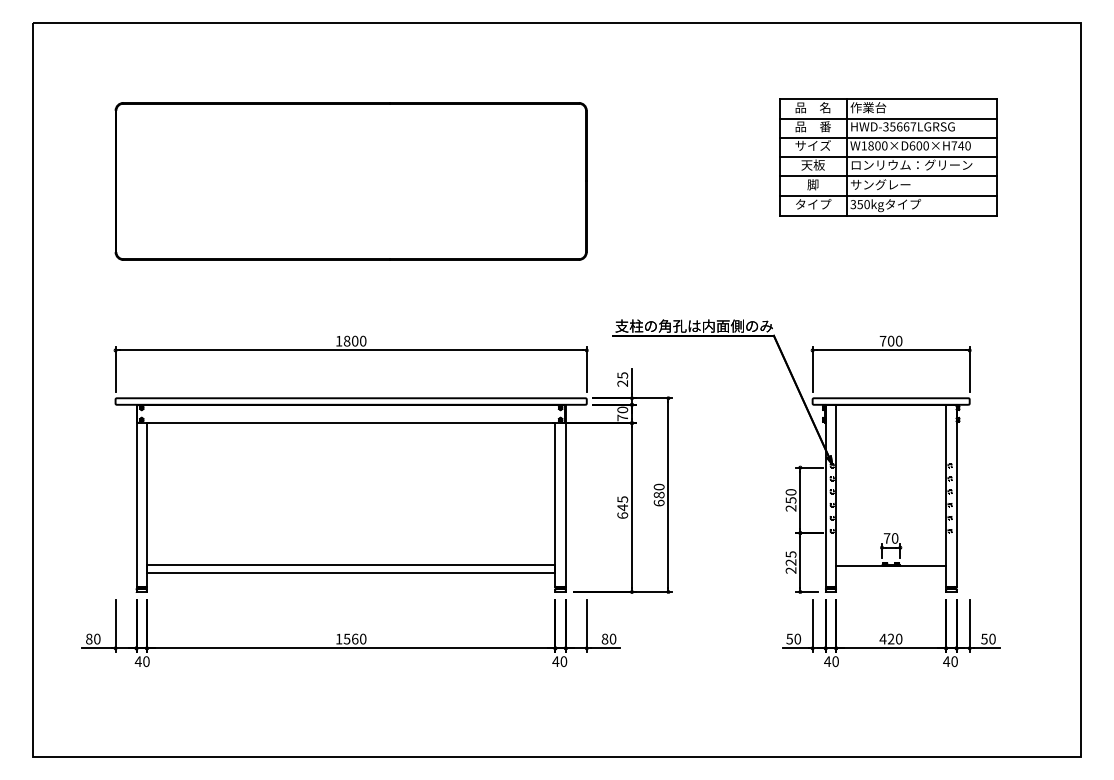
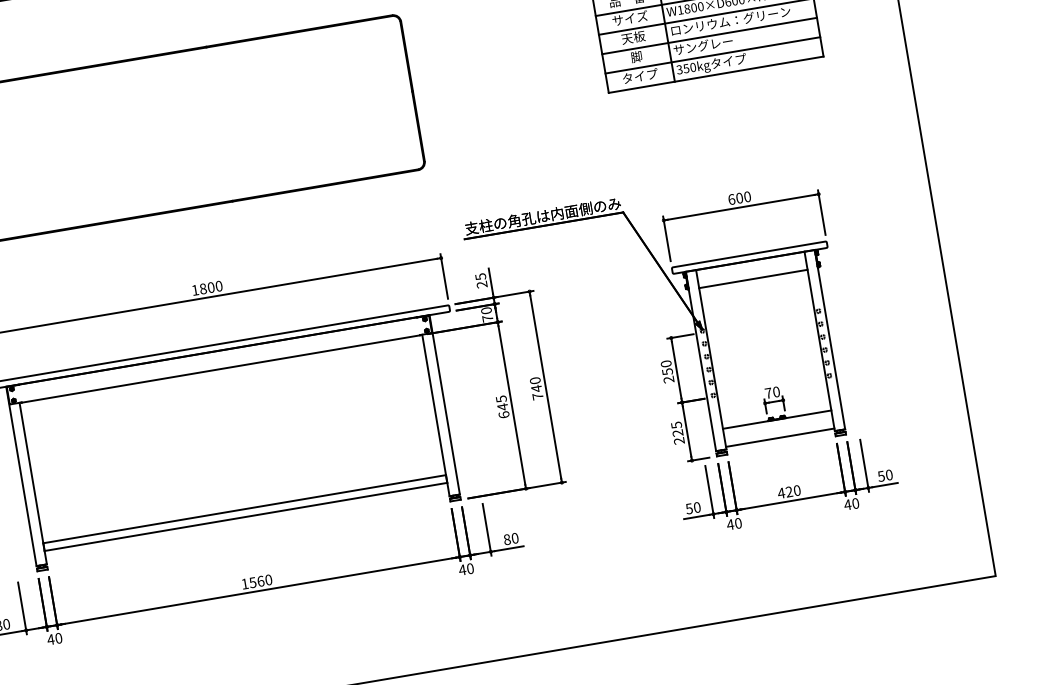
text: (882, 340) -> (731, 198), 700 -> 600
line: (891, 423) -> (753, 279), added
text: (658, 498) -> (536, 392), 680 -> 740
line: (891, 584) -> (780, 438), added

